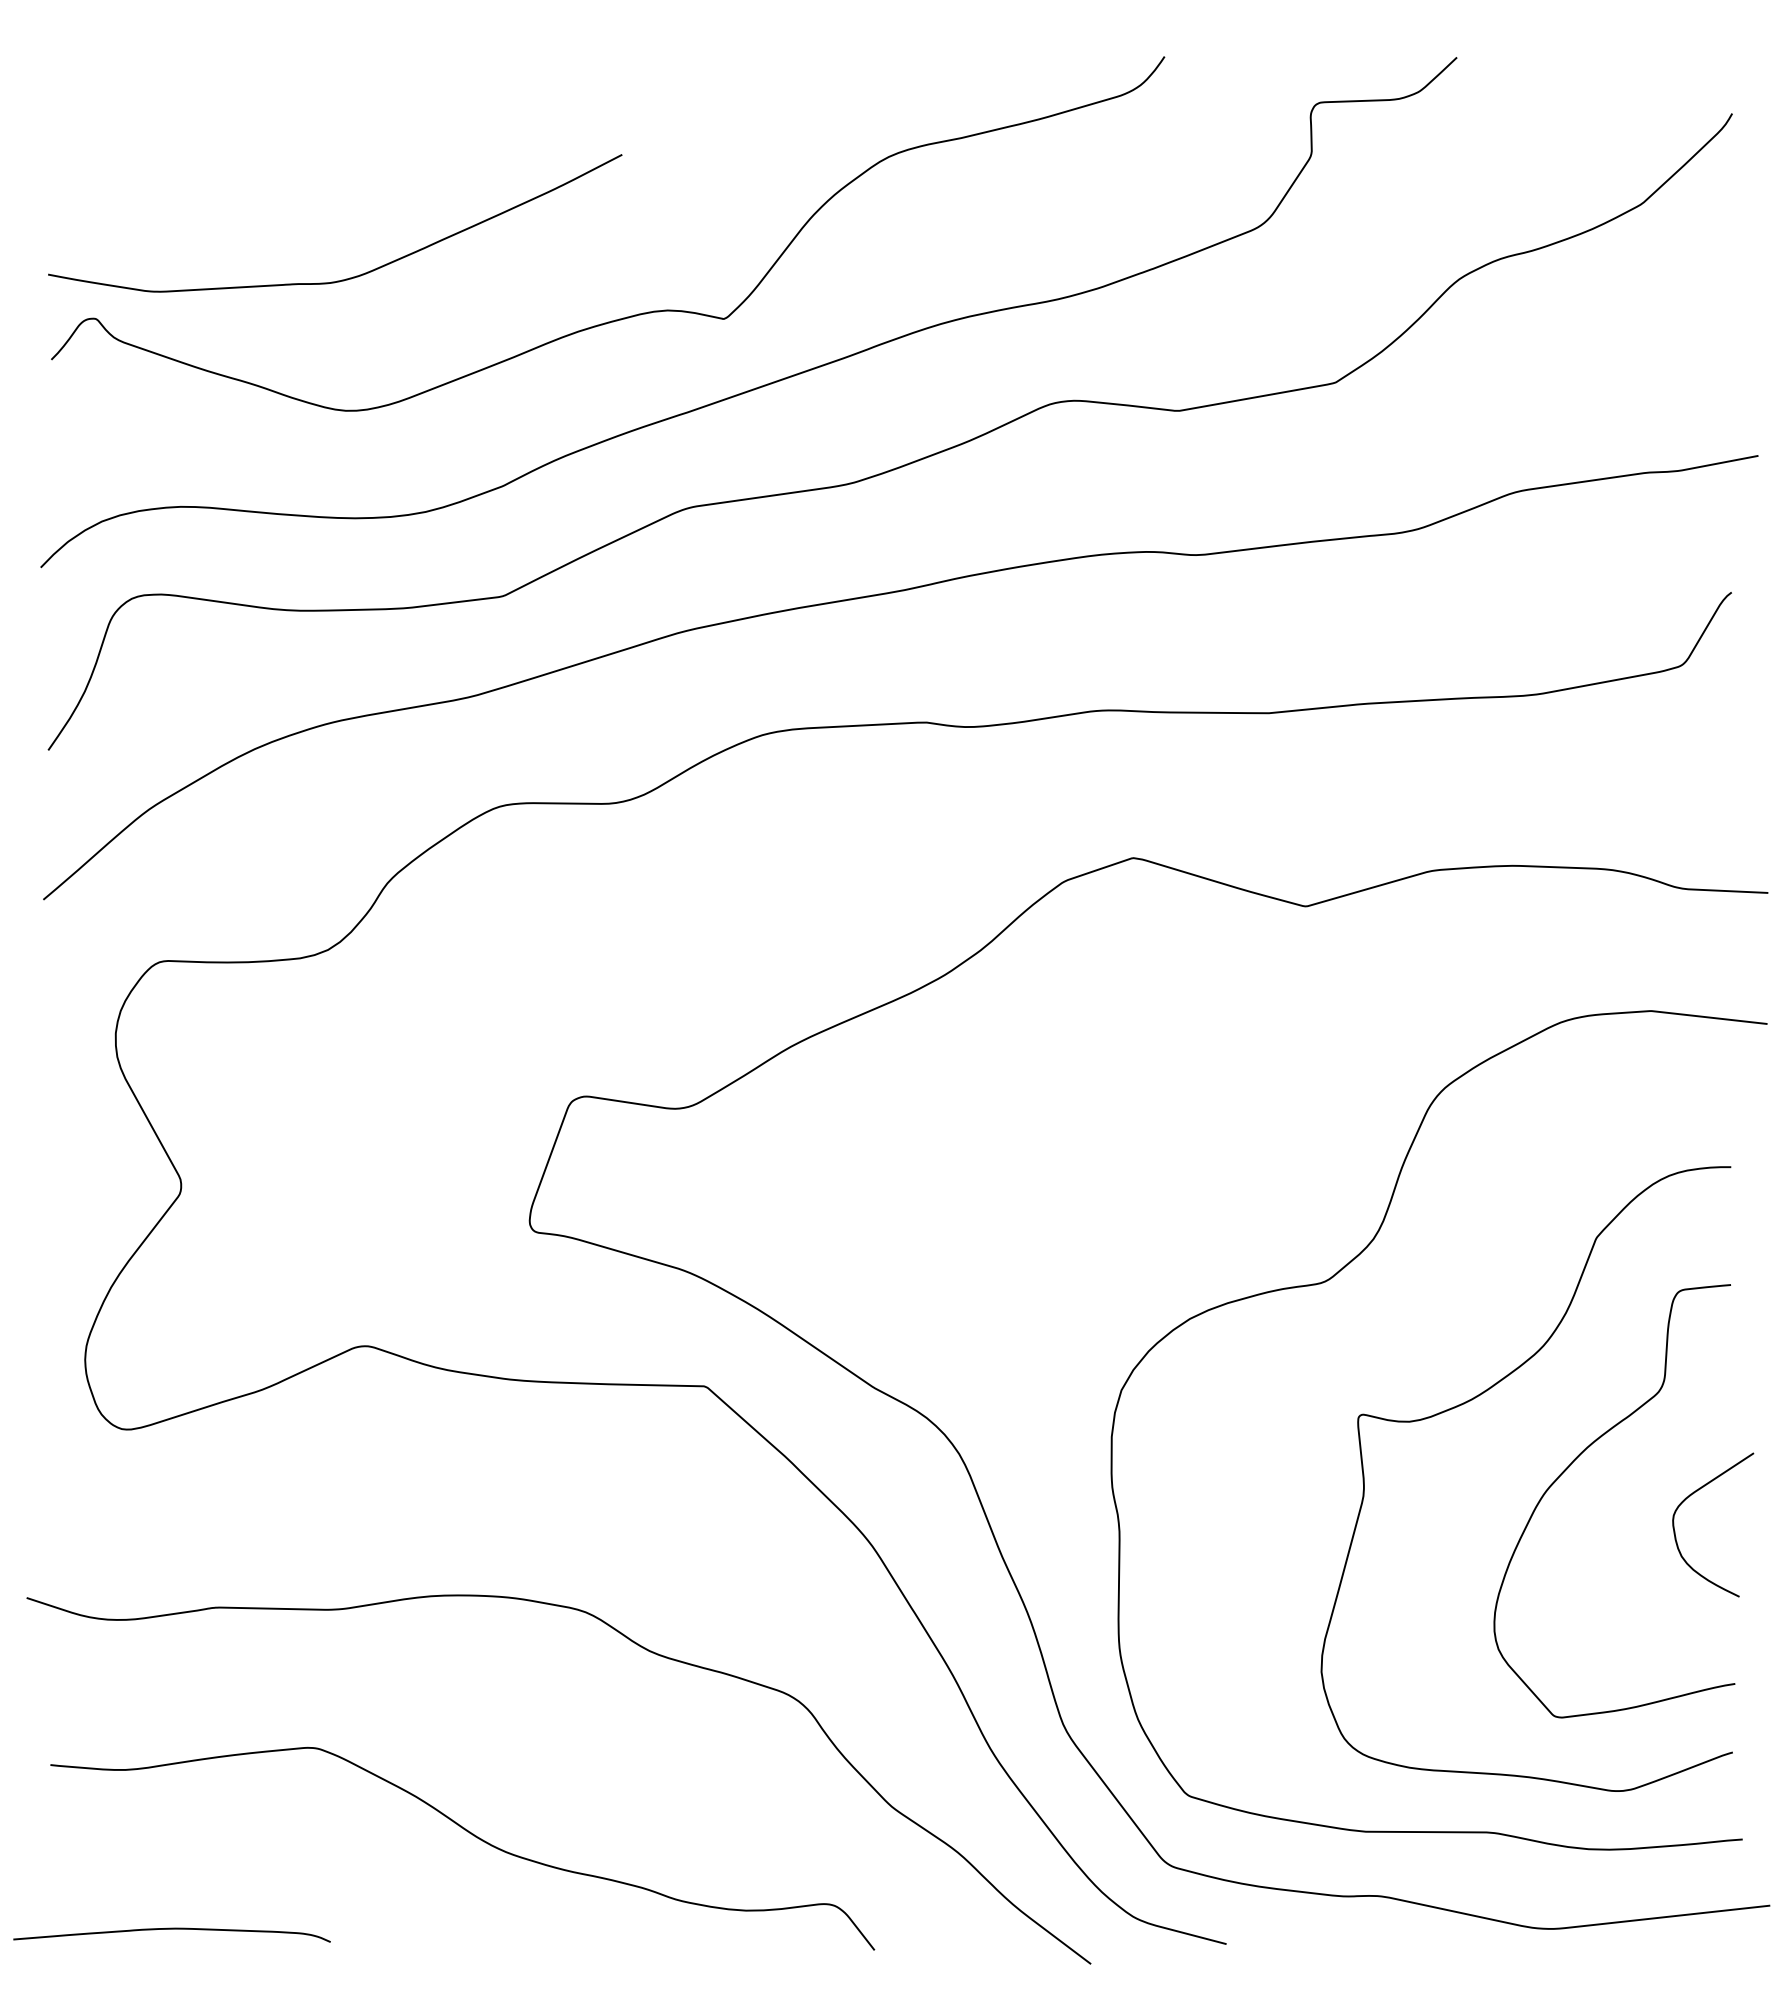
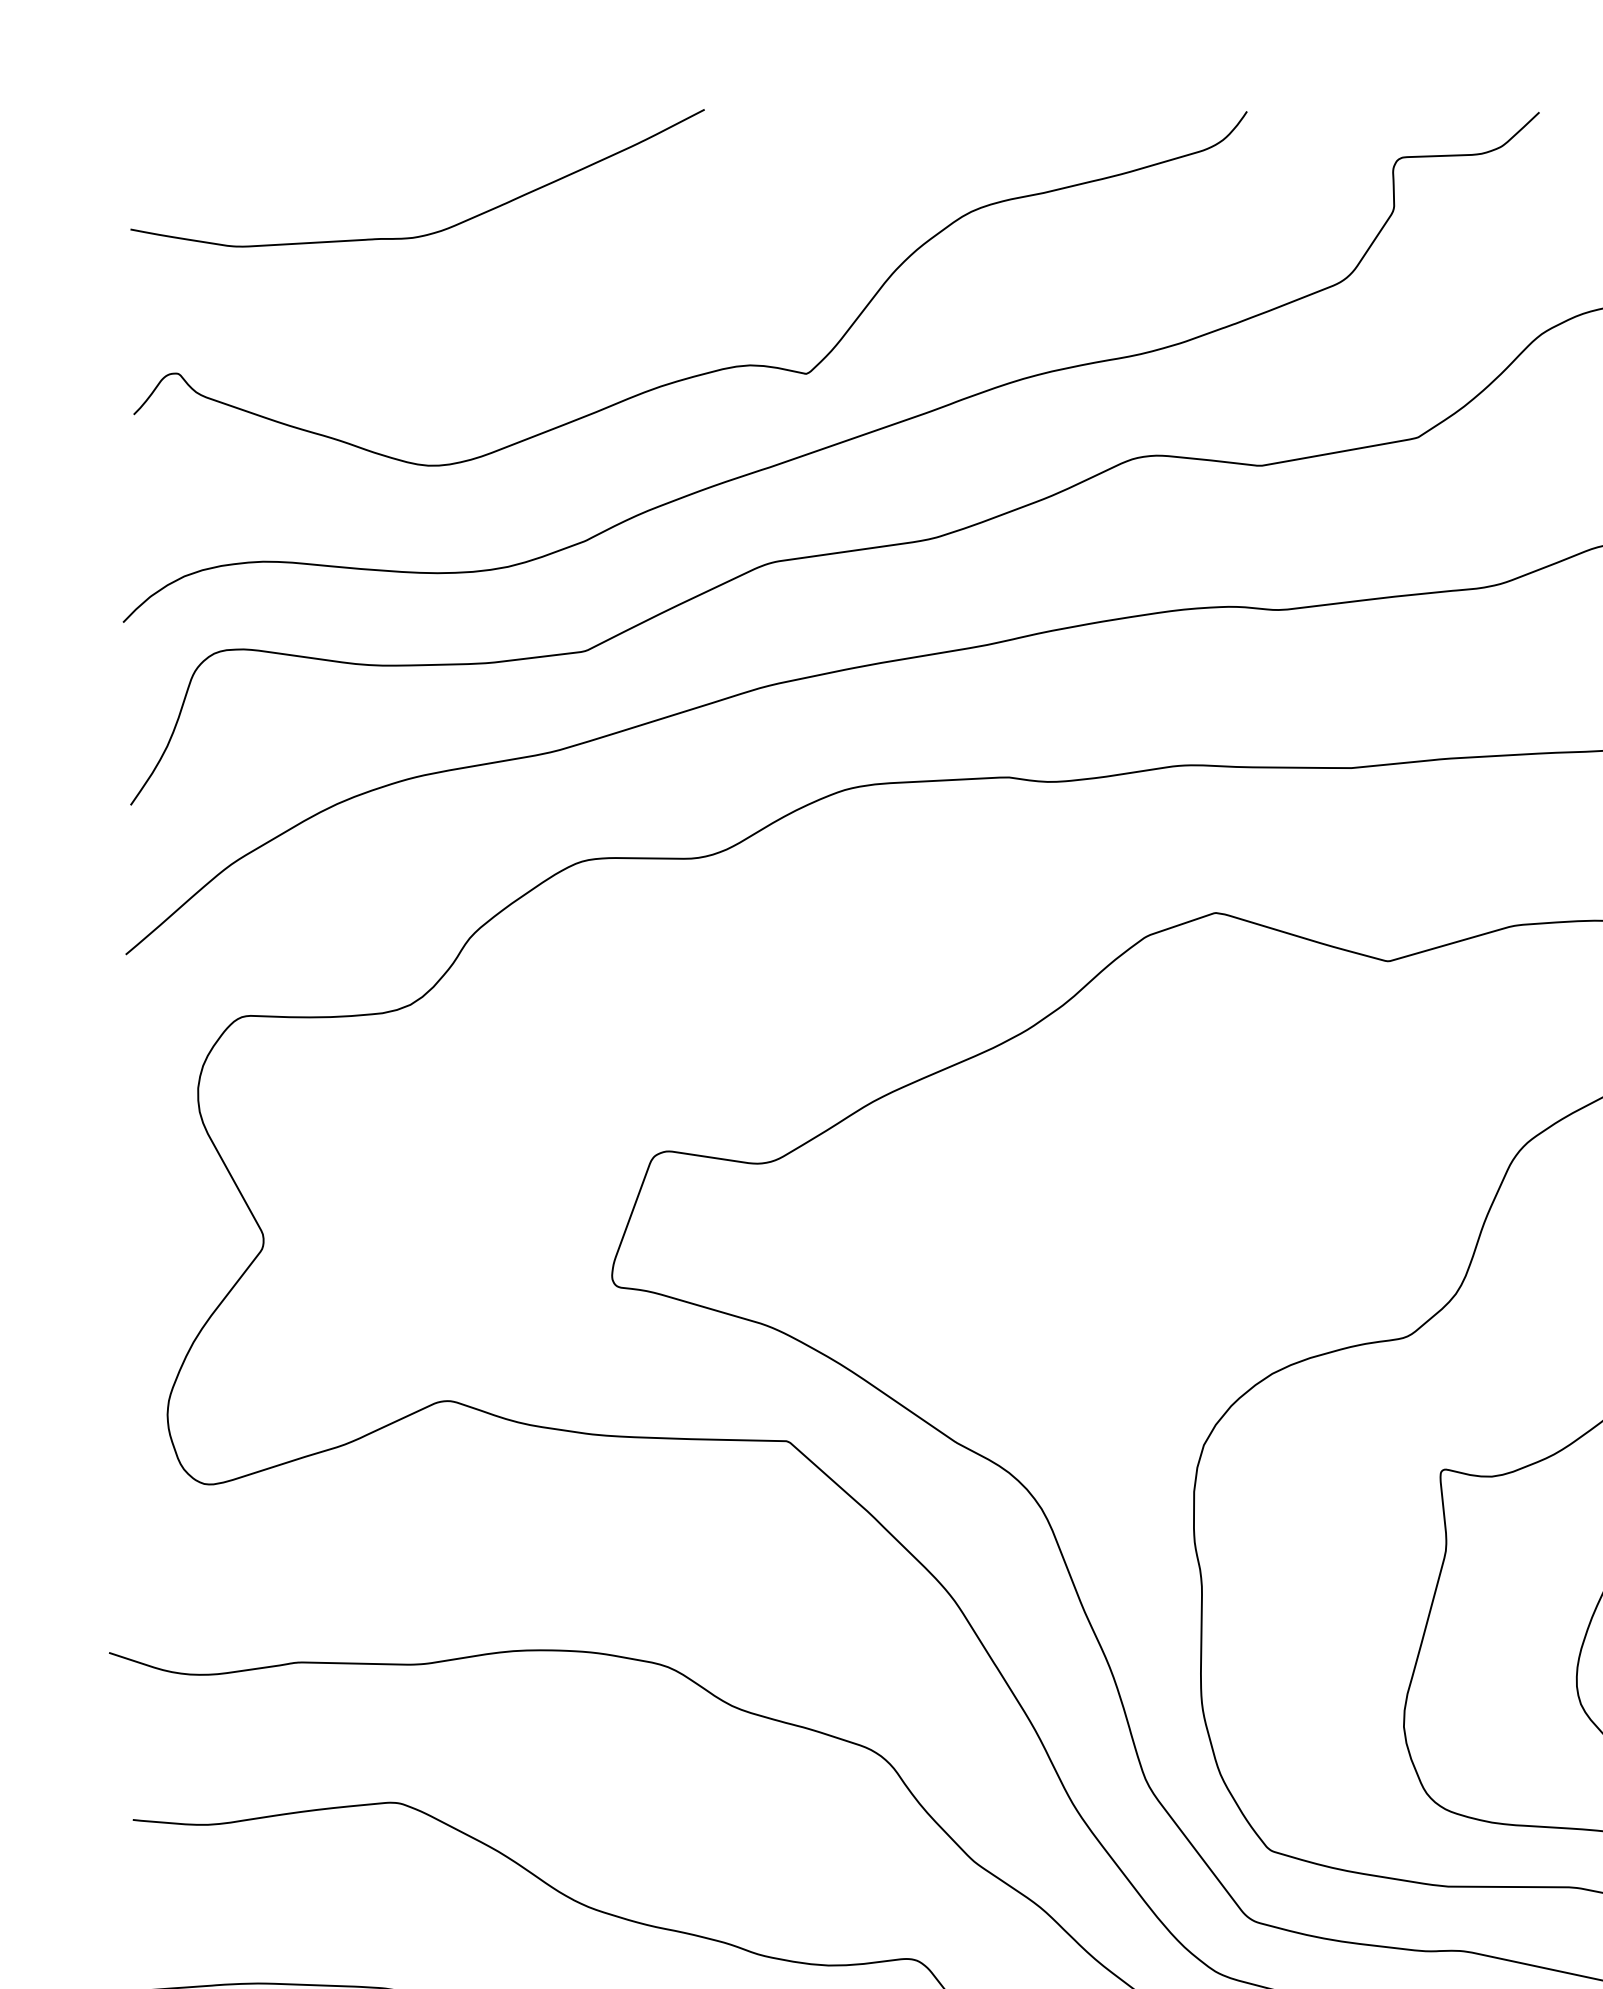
curve: (349, 277) -> (431, 232), moved

